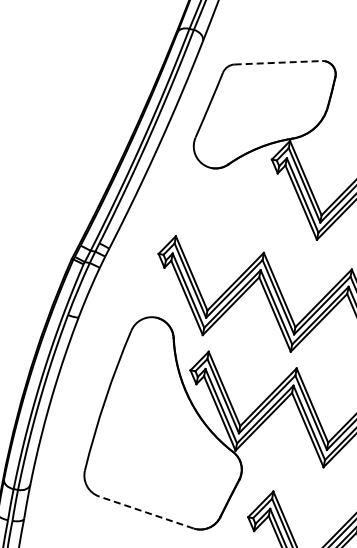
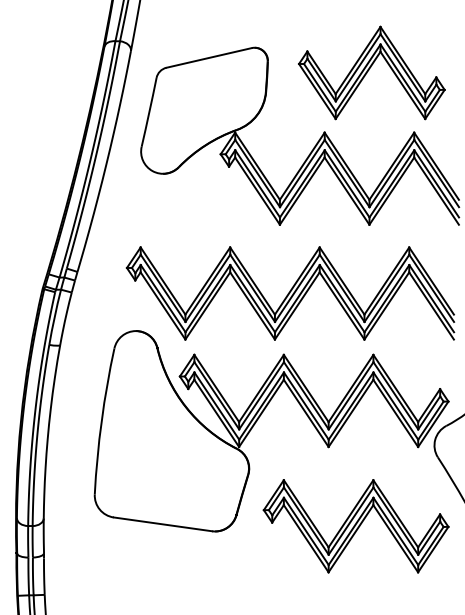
line: (278, 62) -> (209, 57), dashed -> solid
line: (146, 512) -> (163, 524), dashed -> solid

